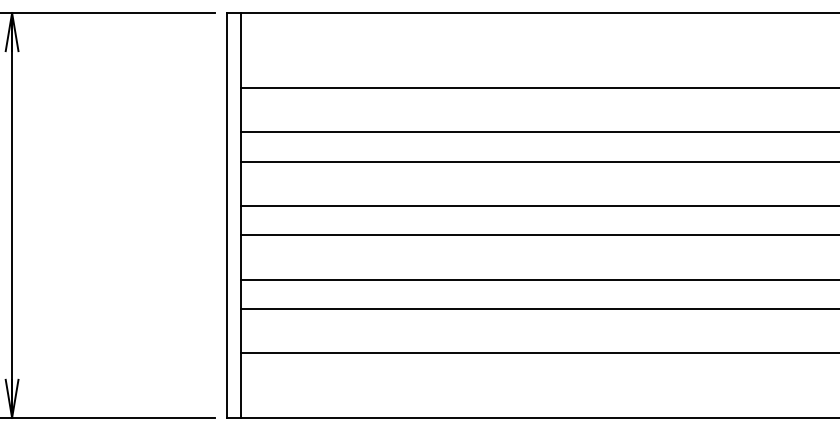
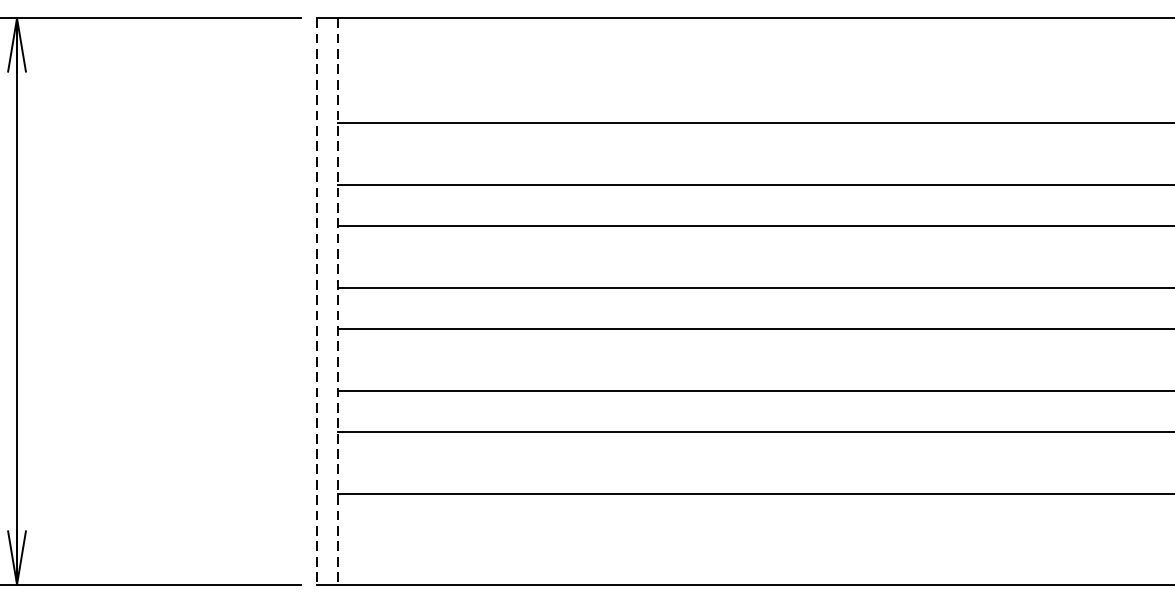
line: (226, 215) -> (316, 301), solid -> dashed
line: (241, 215) -> (337, 301), solid -> dashed

